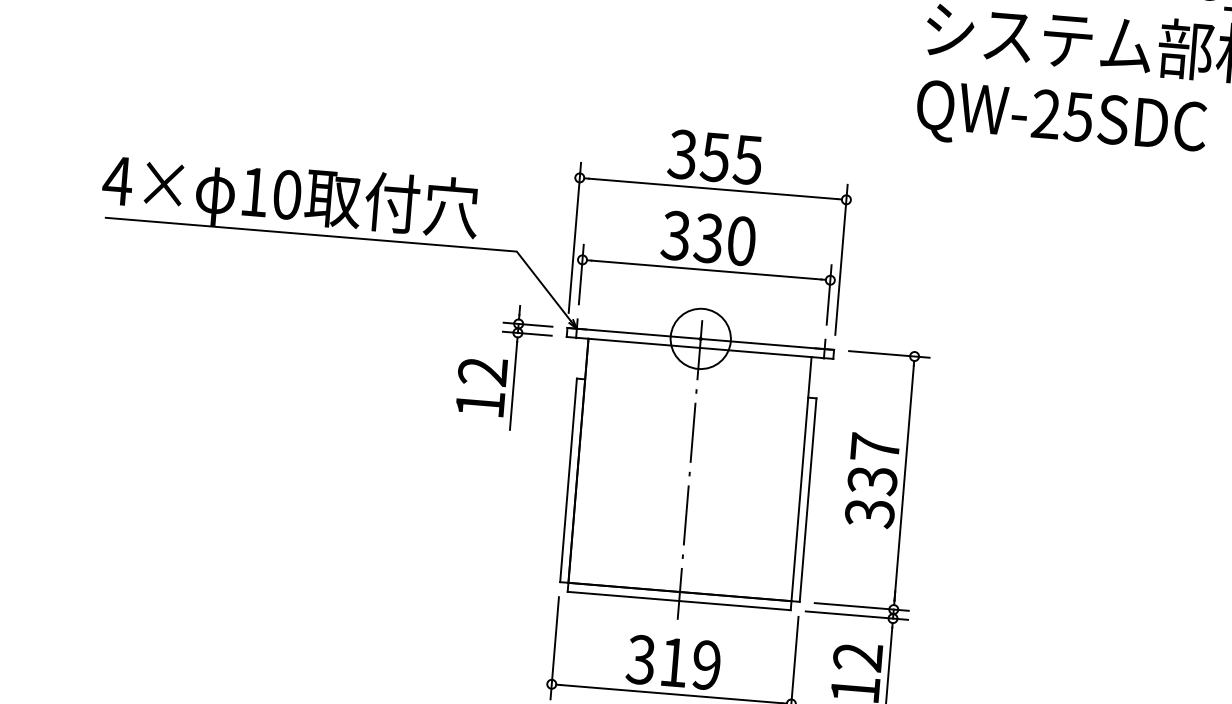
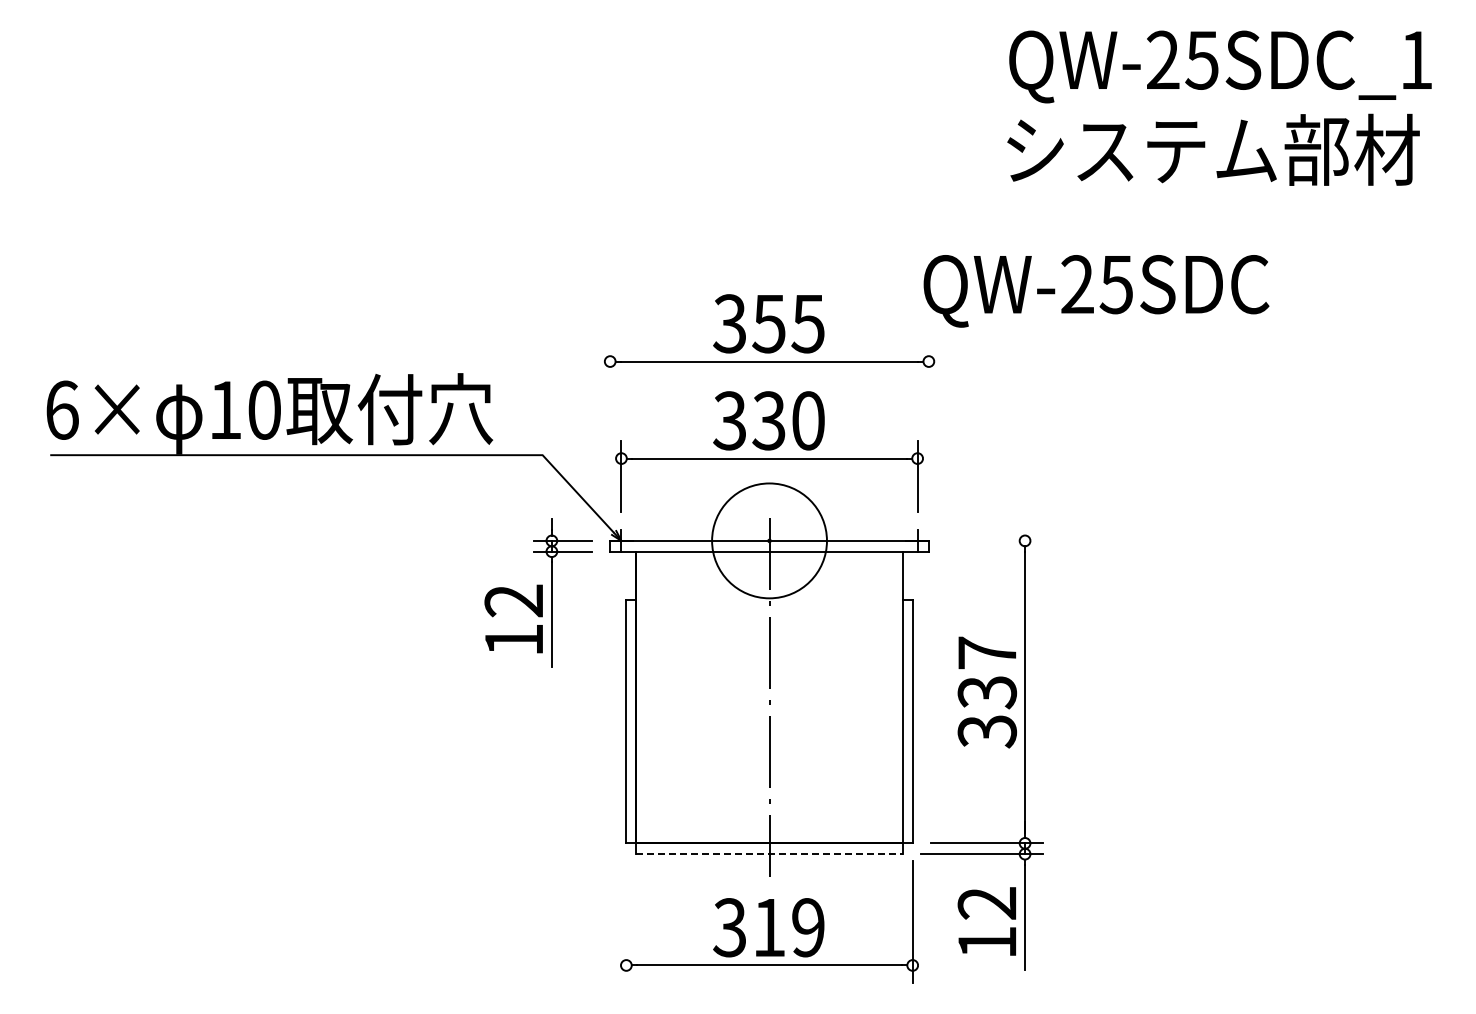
text: (1061, 121) -> (1096, 291), moved
text: (117, 180) -> (61, 409), 4× -> 6×
line: (575, 237) -> (610, 432), removed
line: (841, 259) -> (928, 432), removed
circle: (700, 338) -> (769, 540), size x1.6
line: (889, 354) -> (994, 540), removed
line: (680, 601) -> (770, 854), solid -> dashed
line: (554, 648) -> (626, 922), removed

